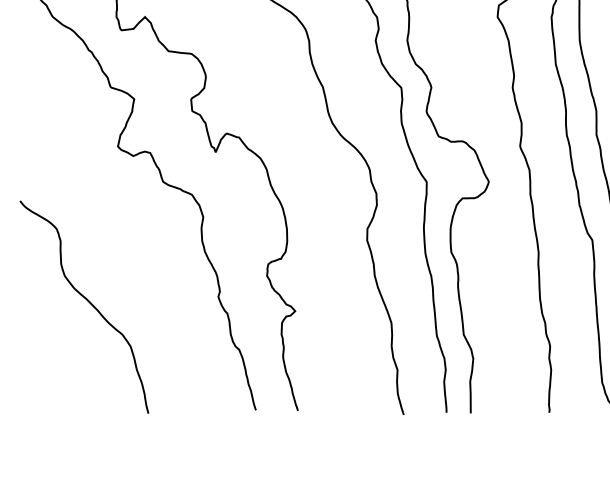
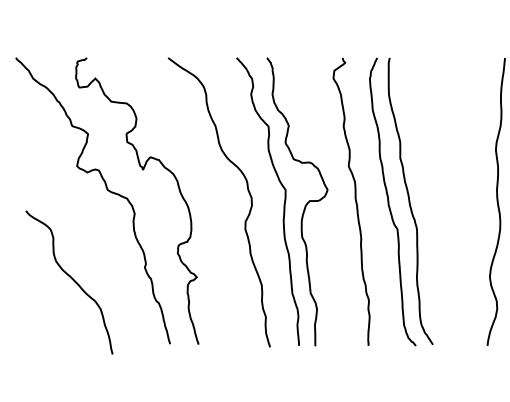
curve: (87, 302) -> (71, 279), moved

